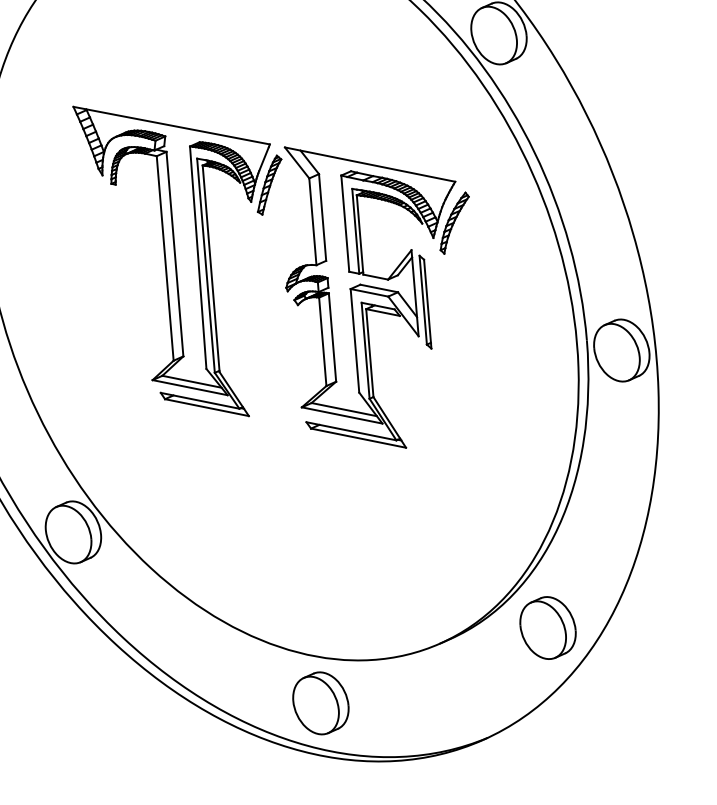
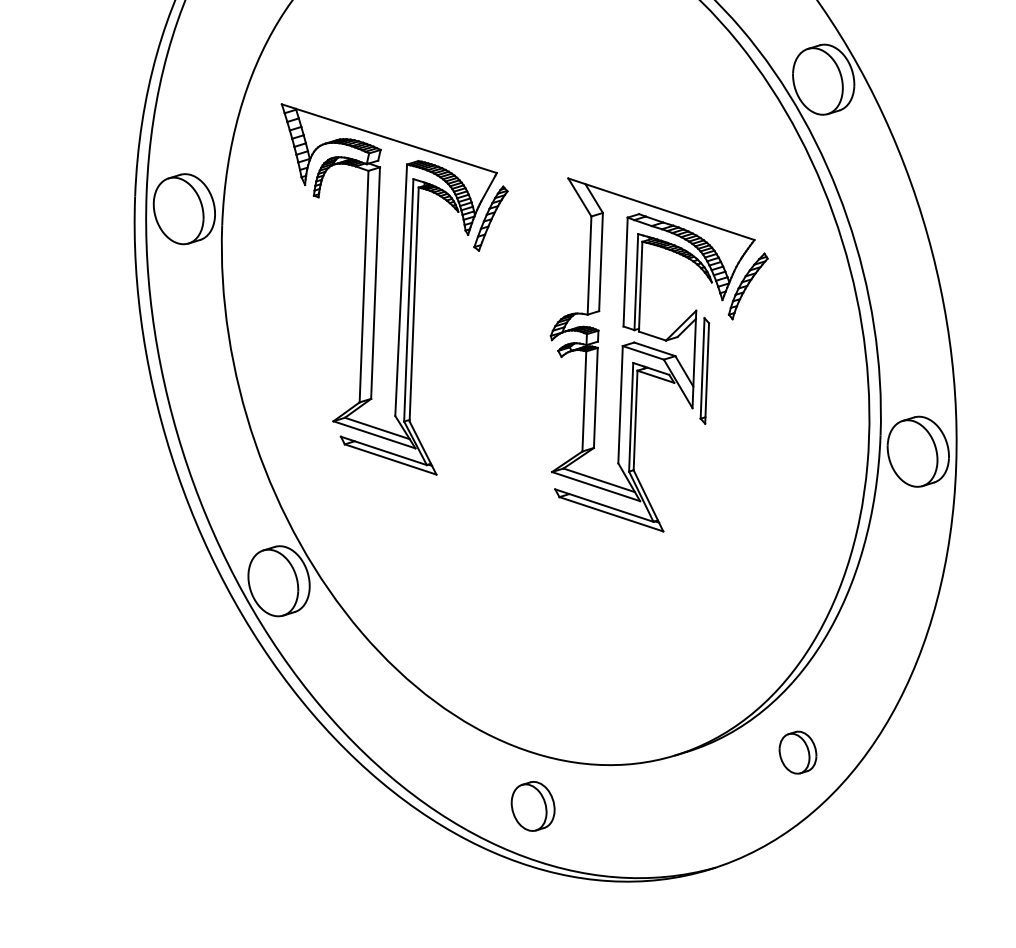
part: (192, 257) -> (394, 289), moved
part: (547, 627) -> (797, 752), size x0.6
part: (320, 703) -> (532, 806), size x0.7

